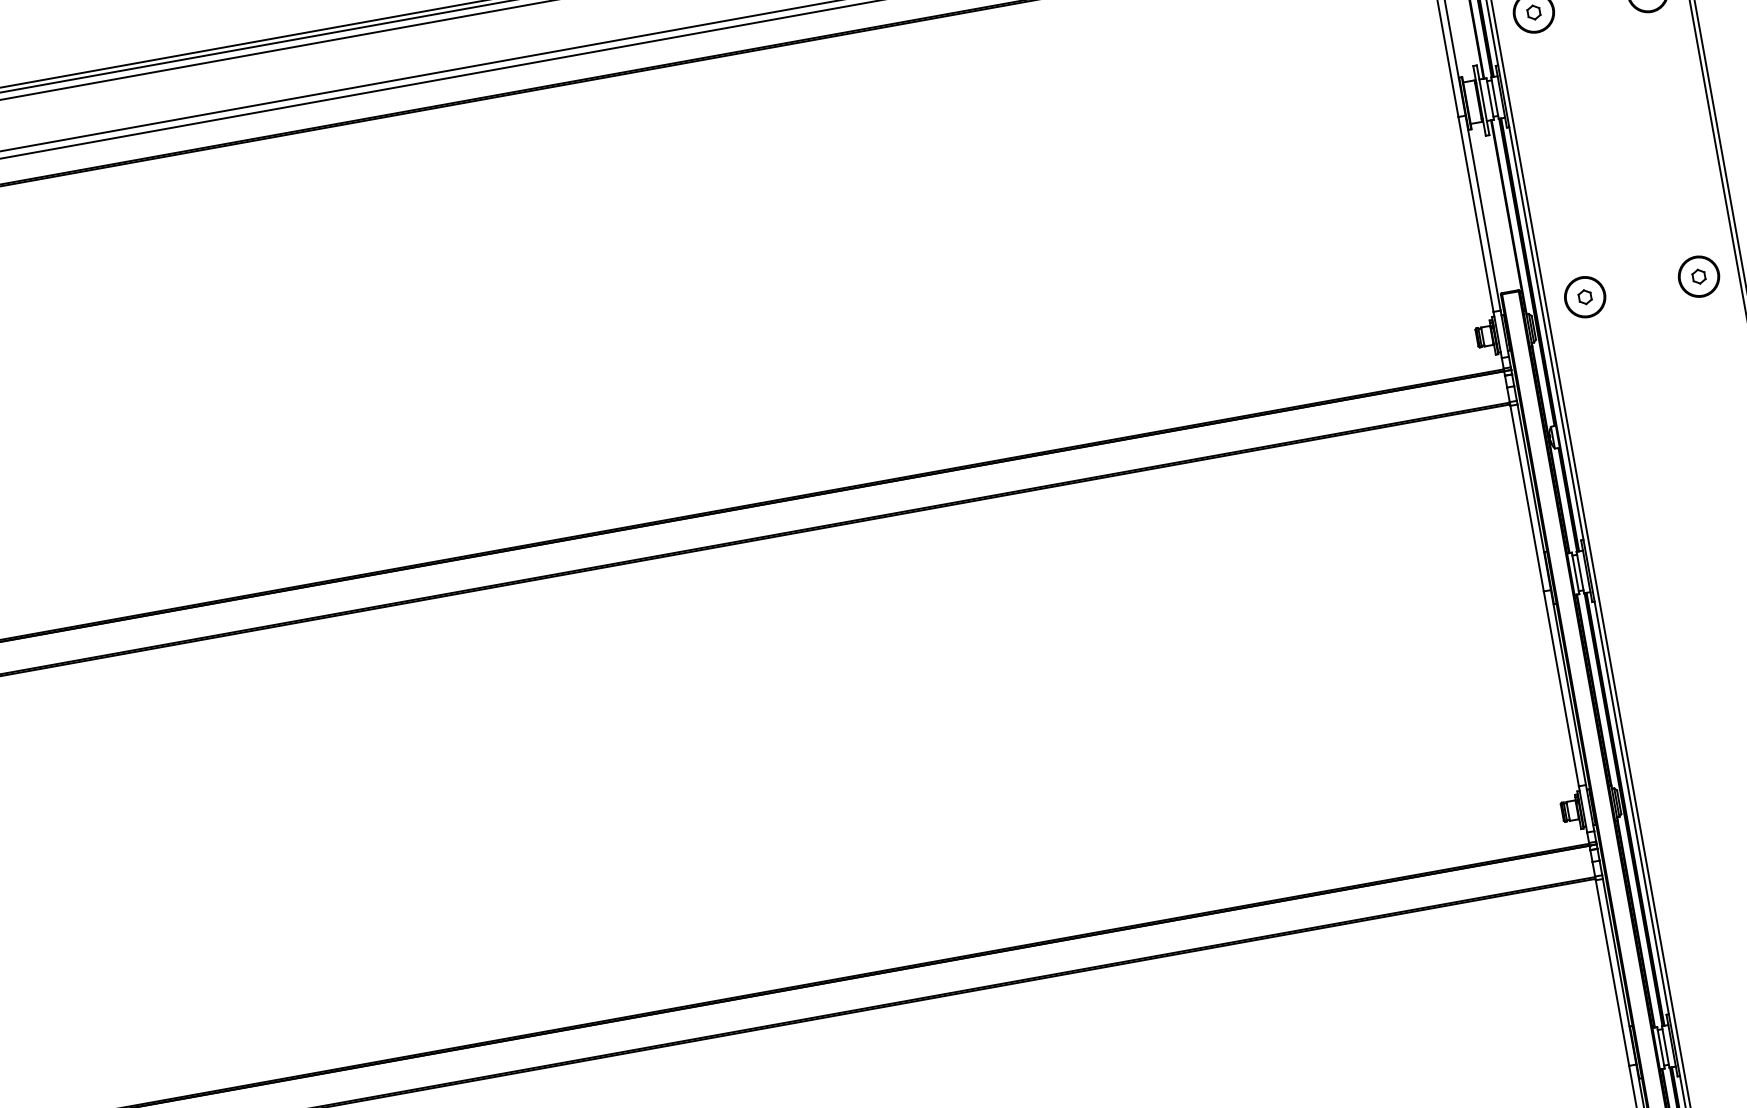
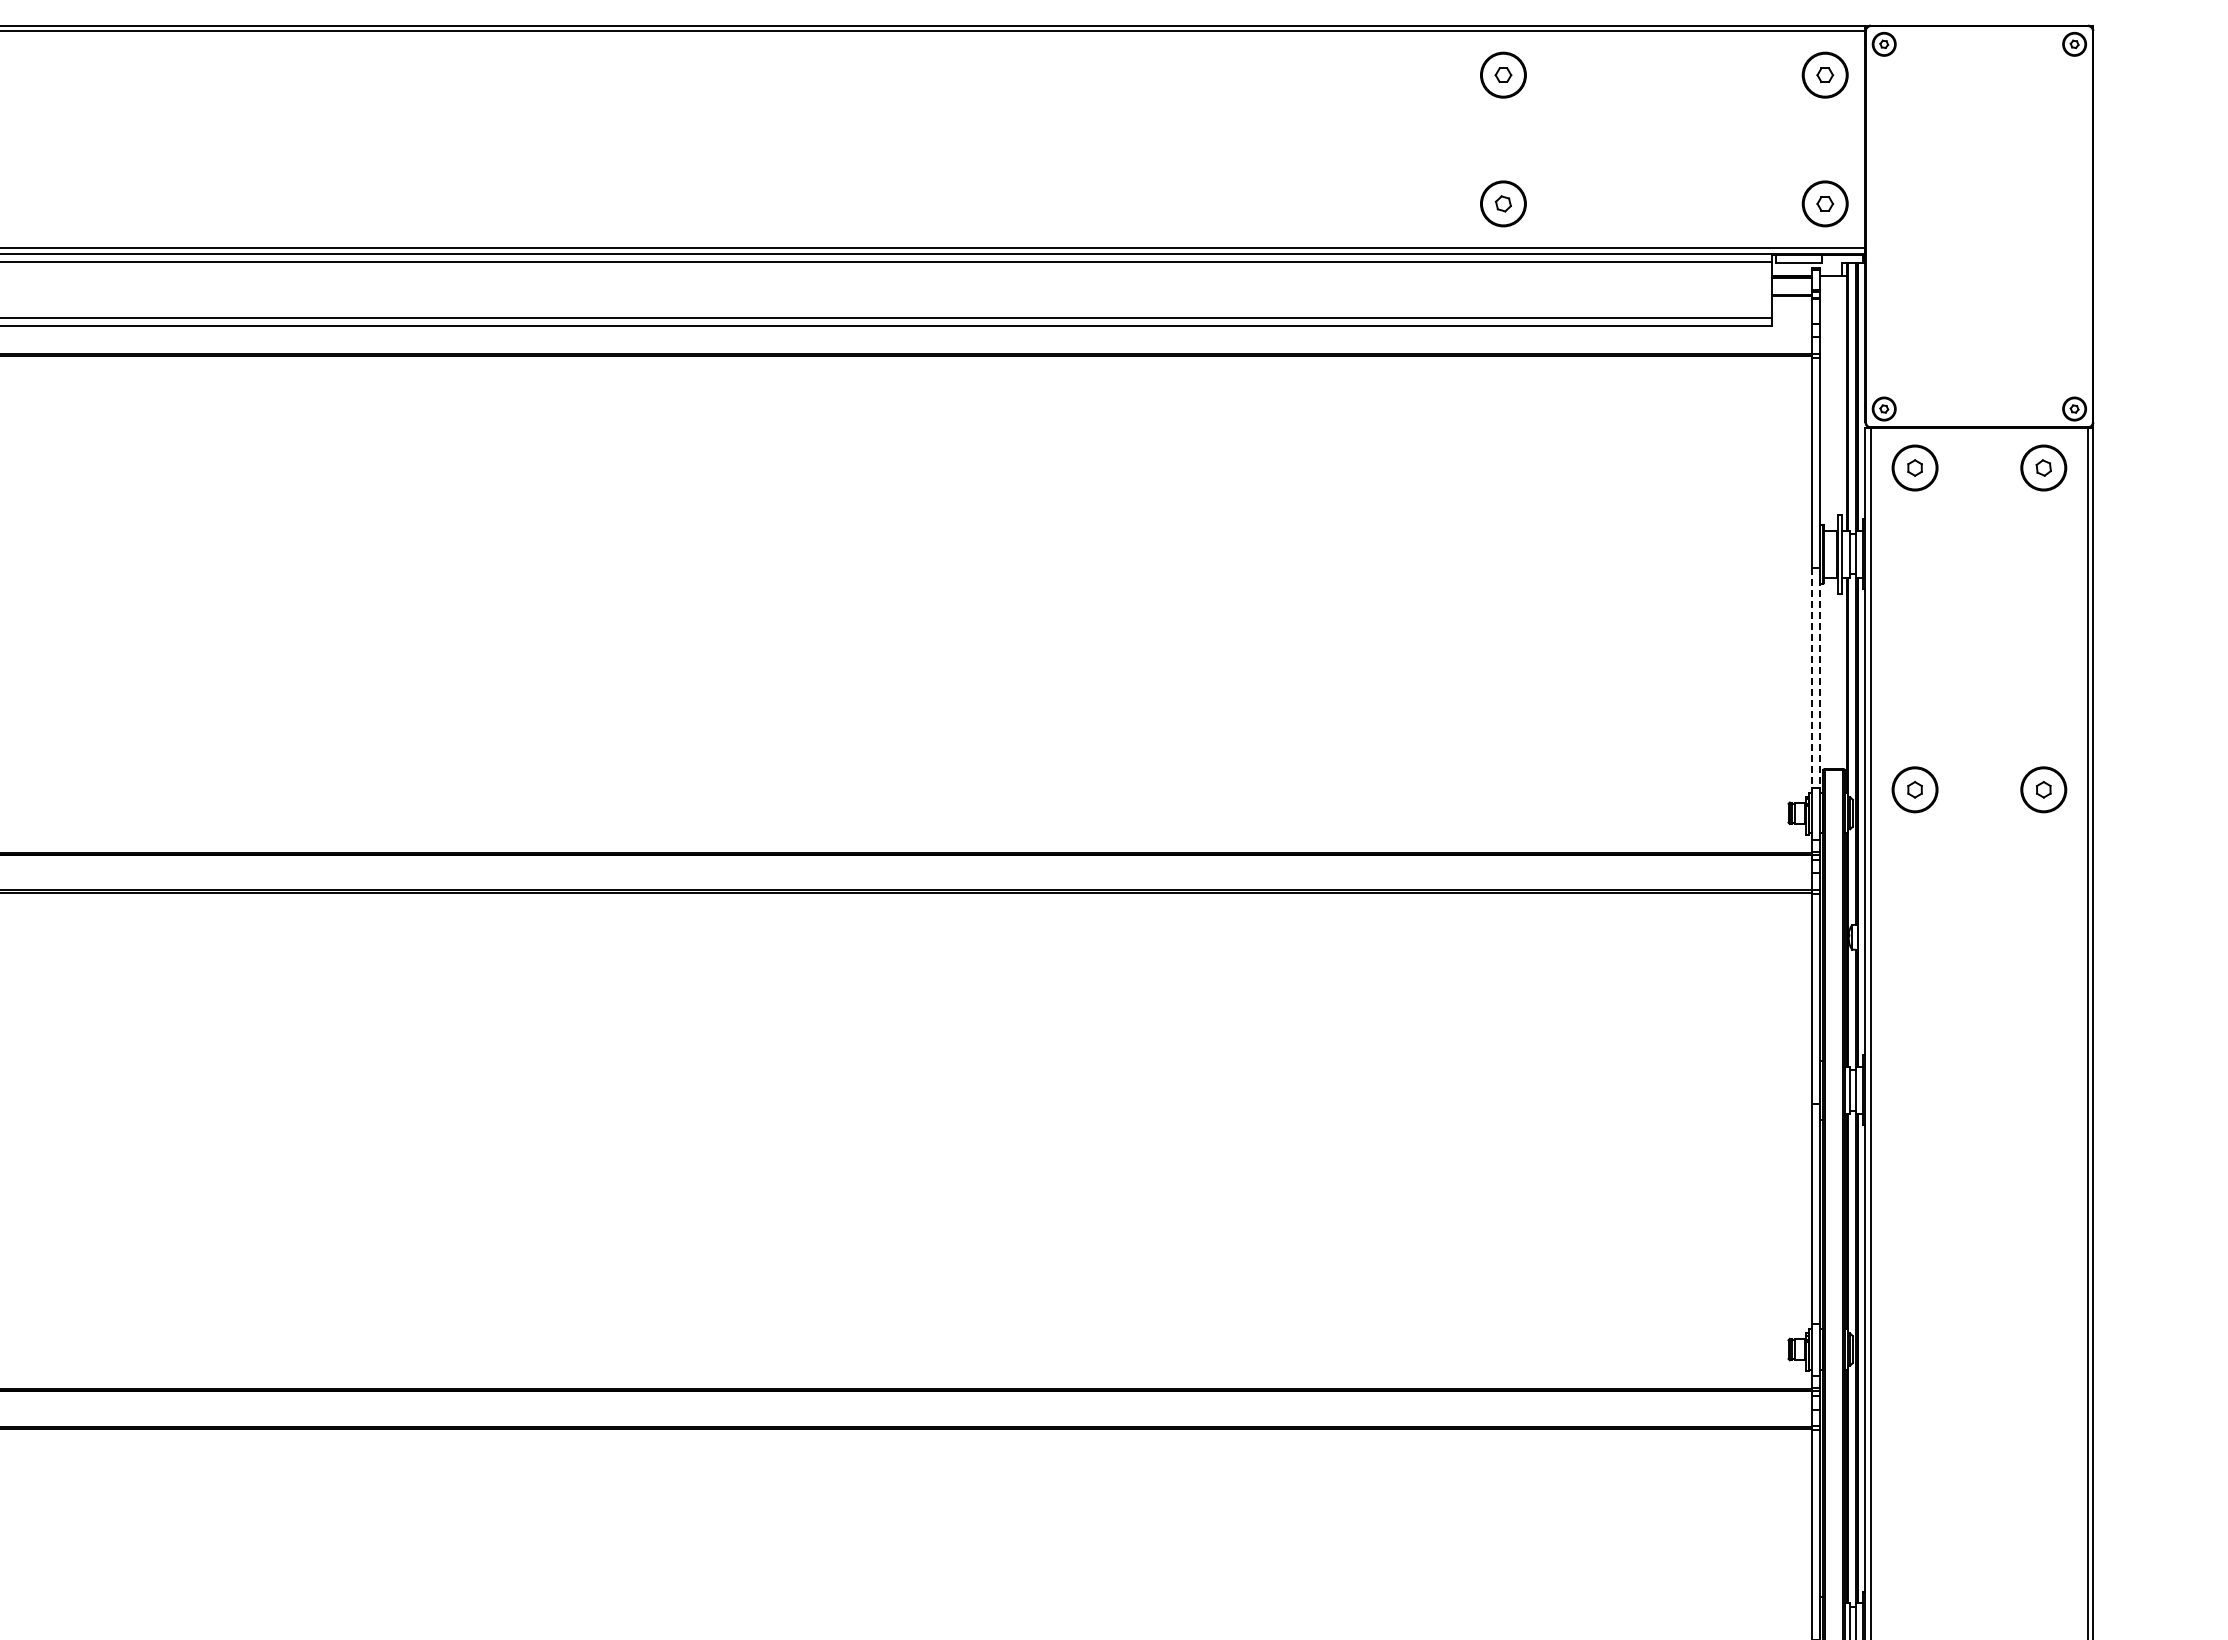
line: (1482, 213) -> (1819, 678), solid -> dashed
line: (1475, 215) -> (1811, 678), solid -> dashed

